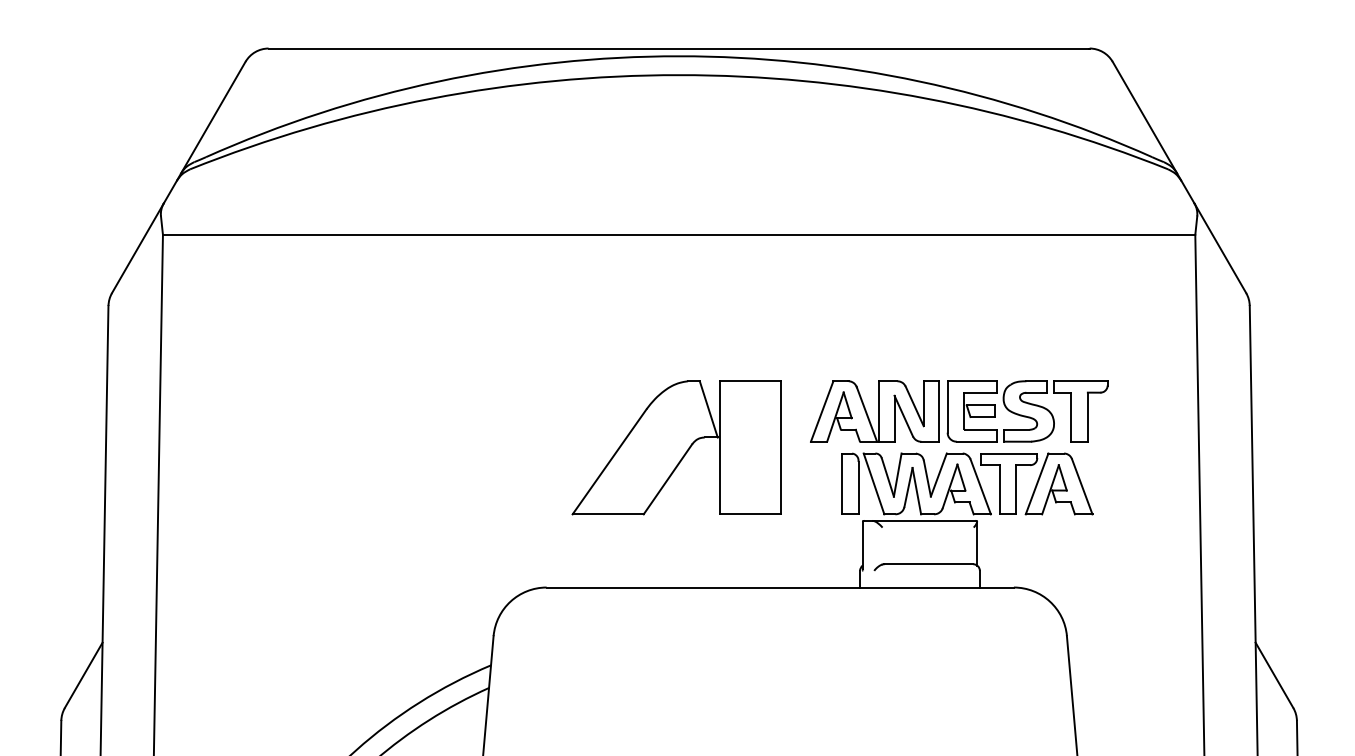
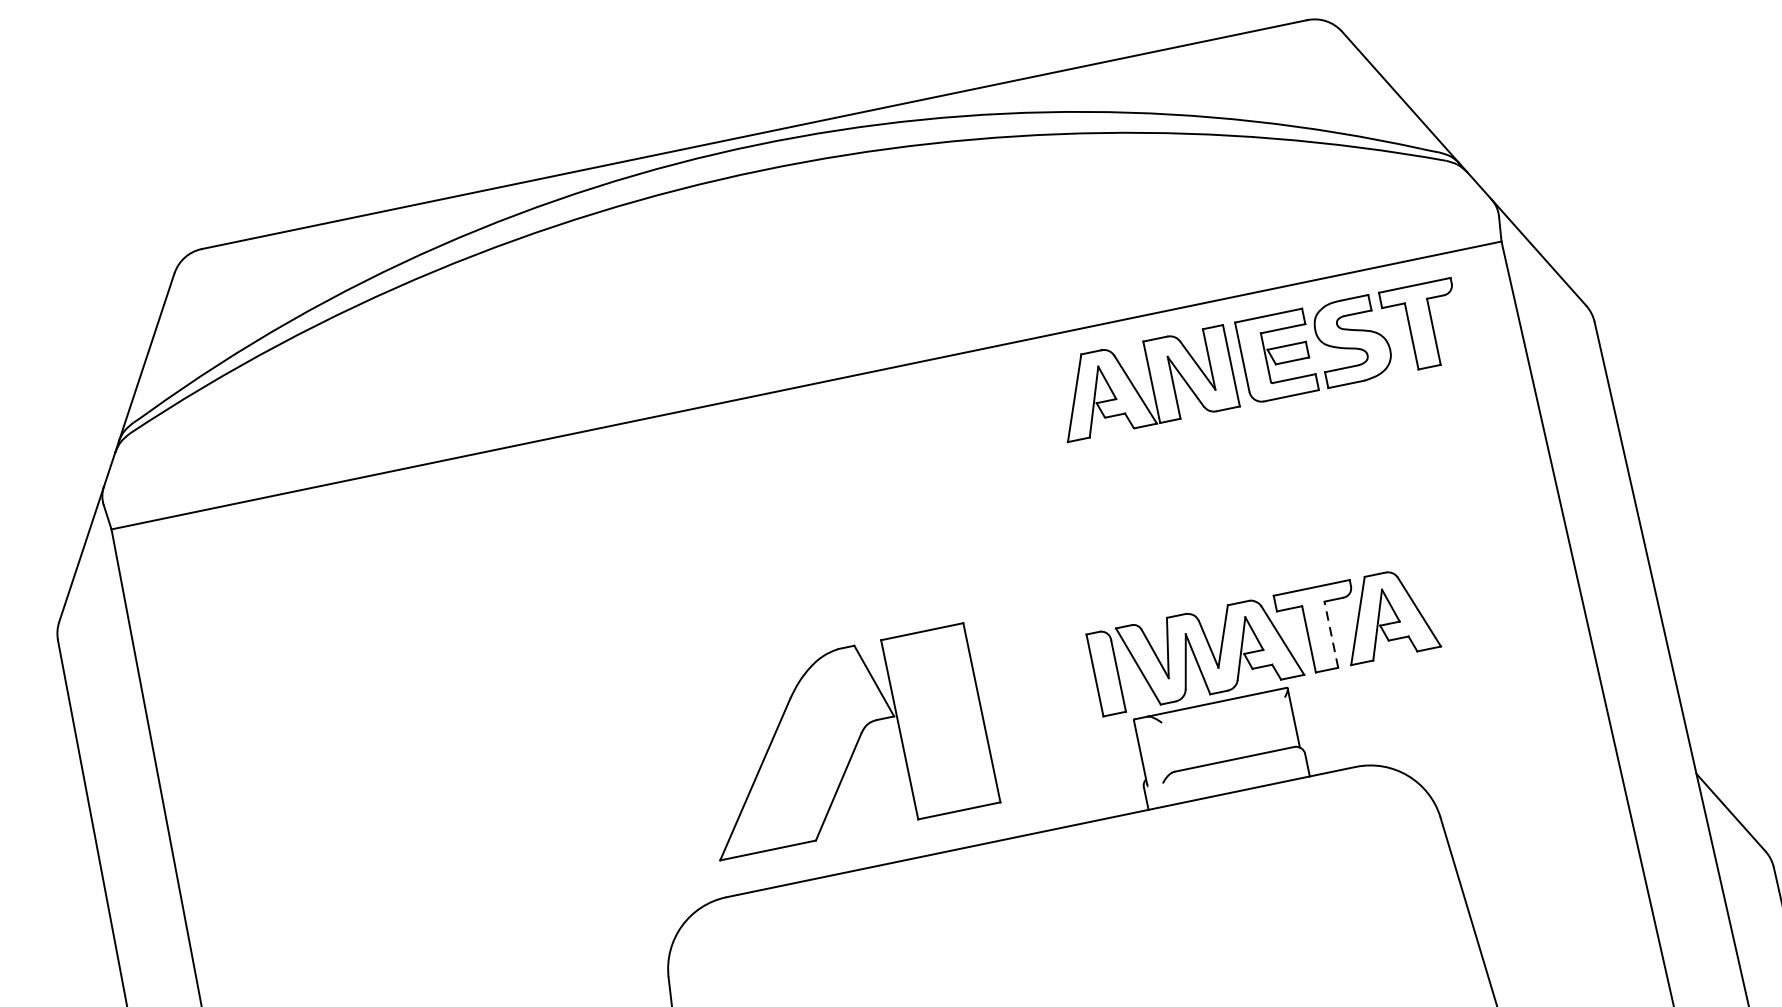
part: (959, 411) -> (1259, 359), moved
part: (676, 447) -> (841, 741), moved
line: (1016, 489) -> (1331, 634), solid -> dashed

